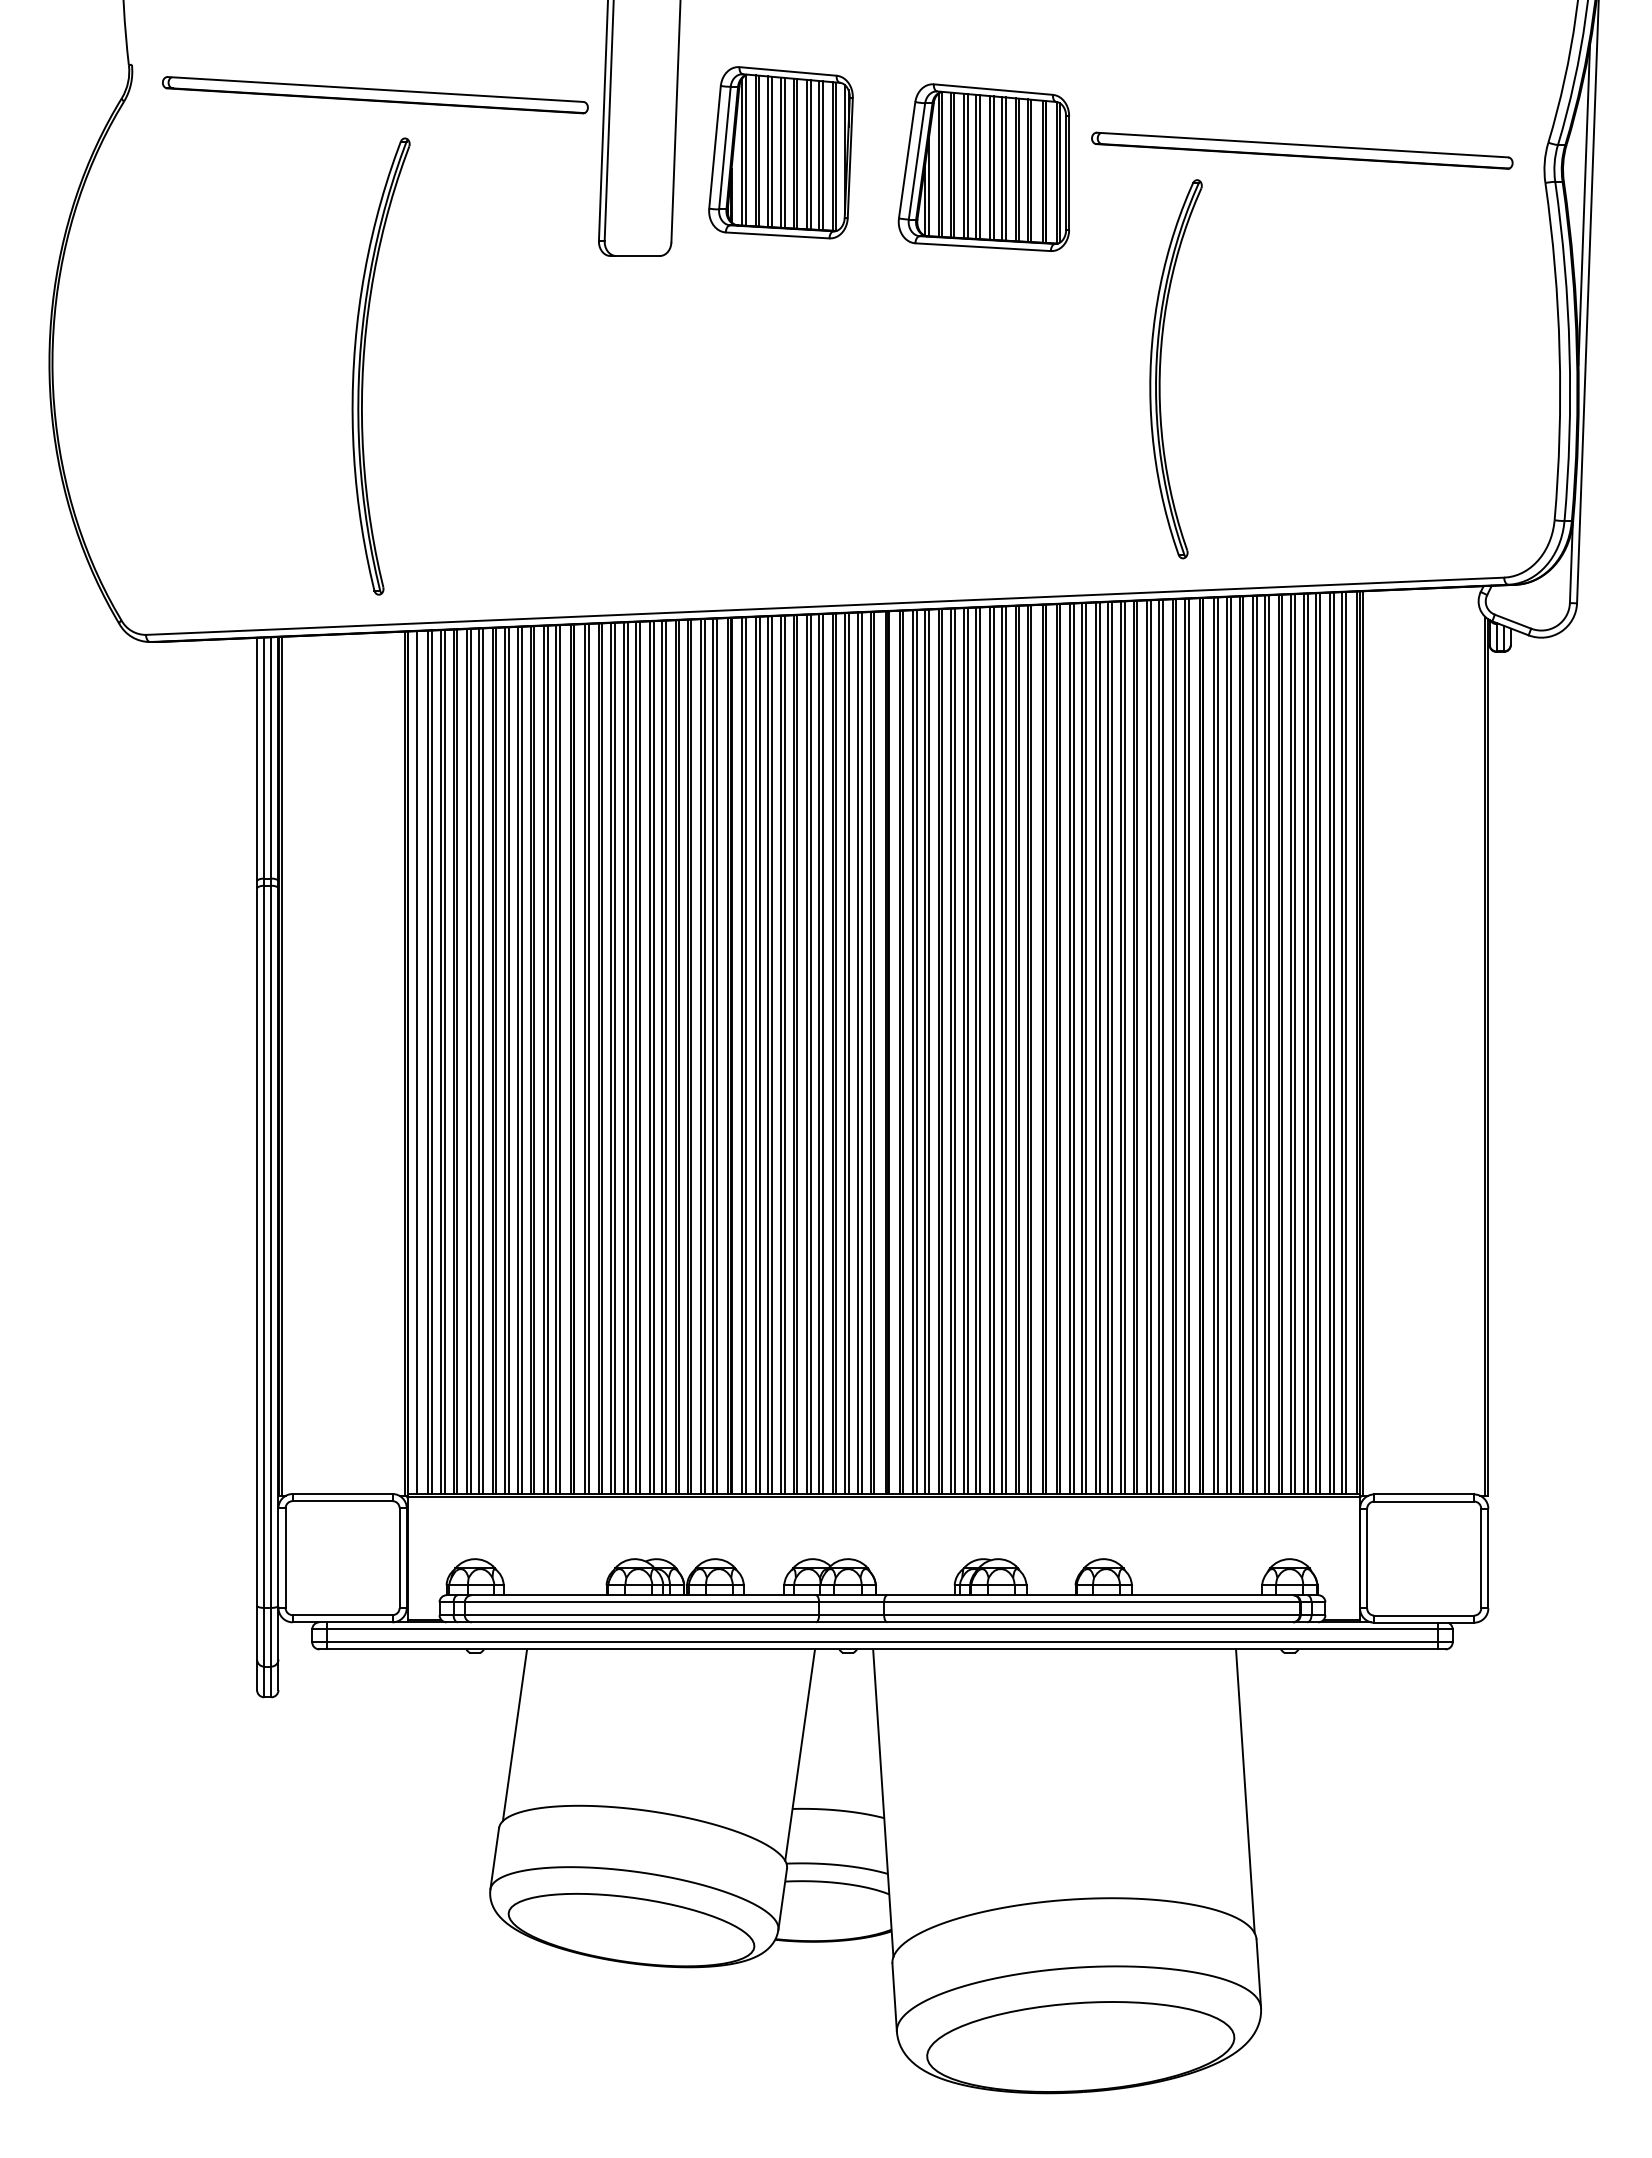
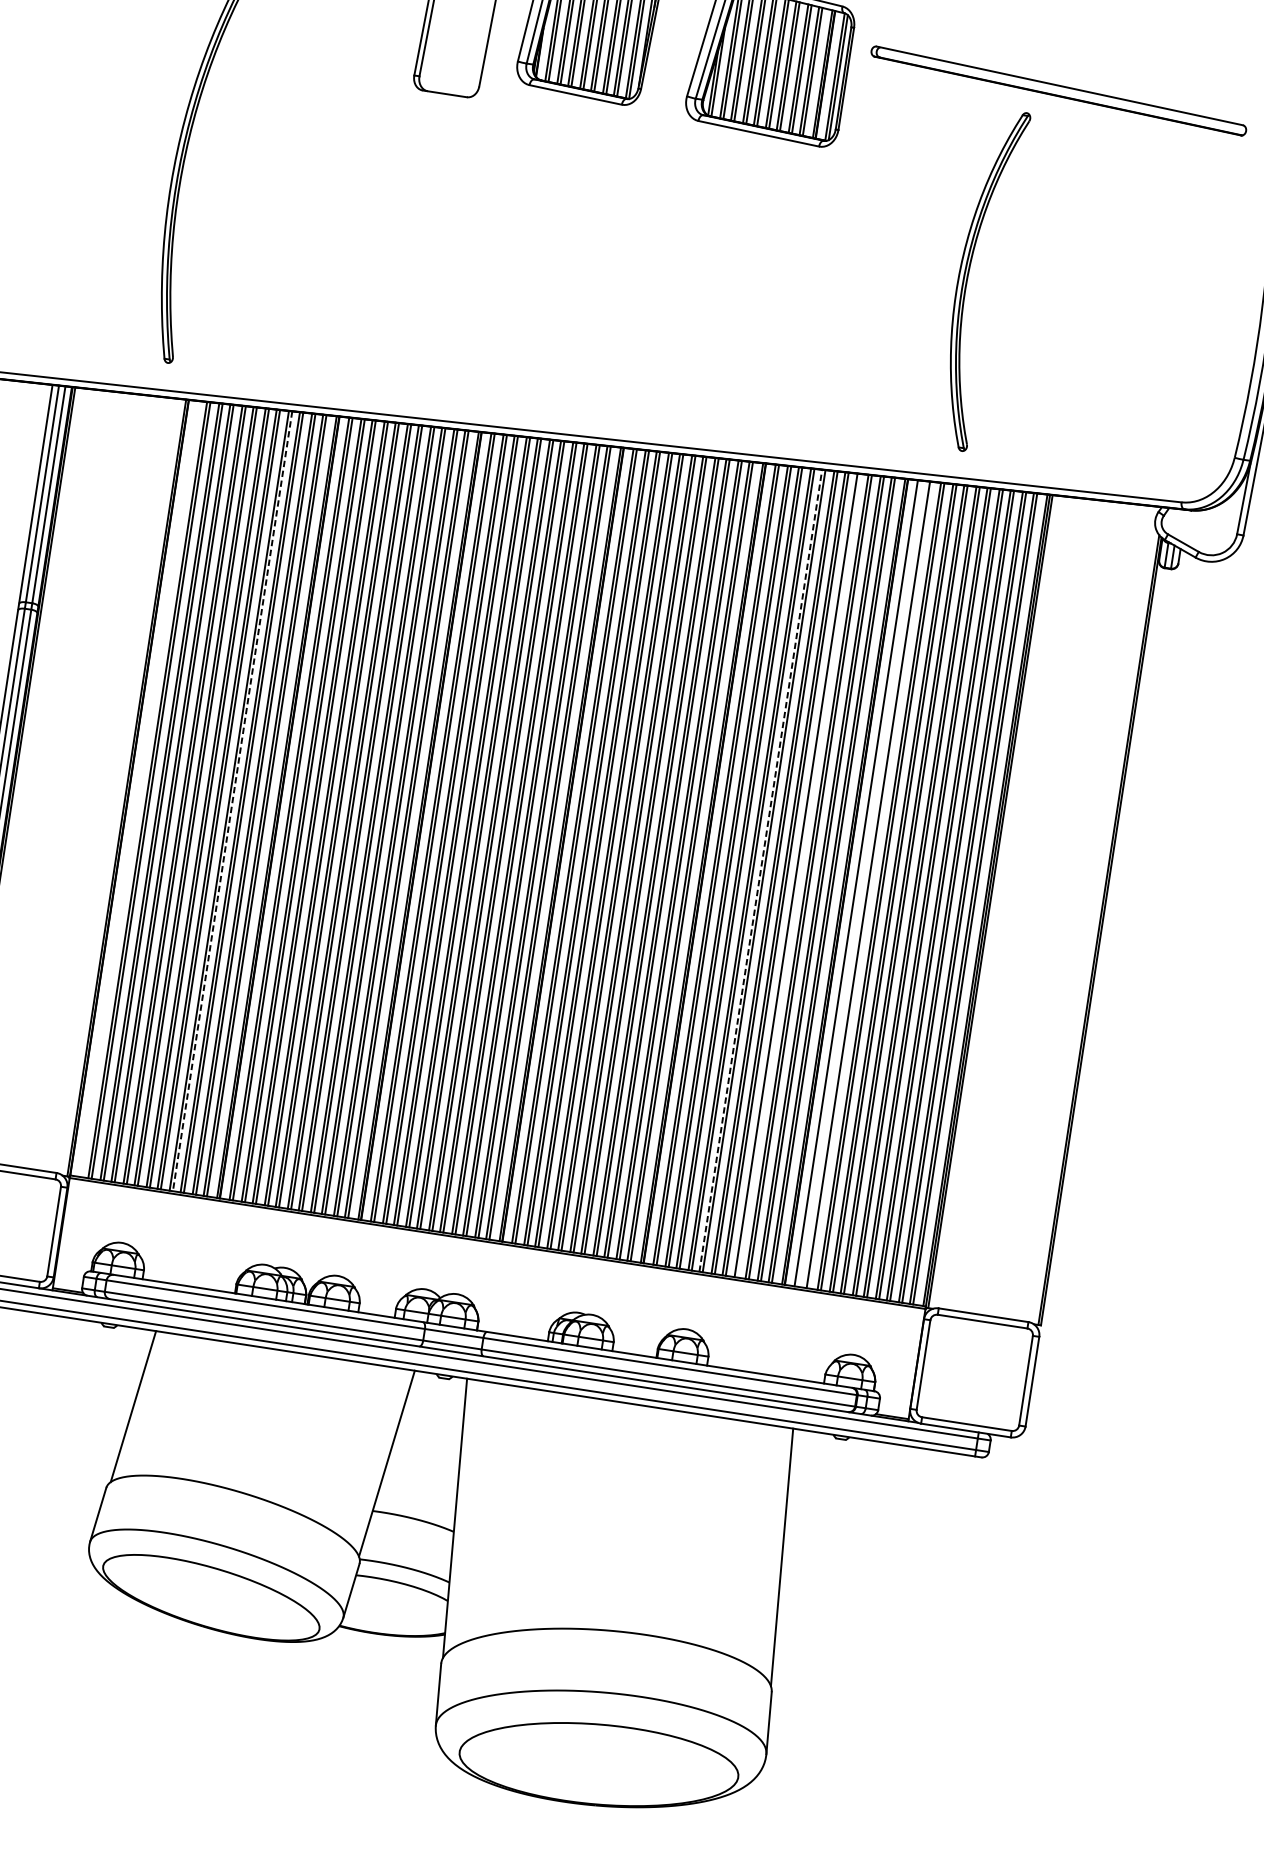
part: (1160, 369) -> (967, 278), moved
line: (1217, 1045) -> (859, 883), removed
line: (1231, 1045) -> (872, 885), removed
line: (1107, 1047) -> (760, 870), solid -> dashed
line: (1150, 1047) -> (799, 875), removed
line: (522, 1060) -> (232, 801), solid -> dashed
line: (417, 1062) -> (138, 788), removed

